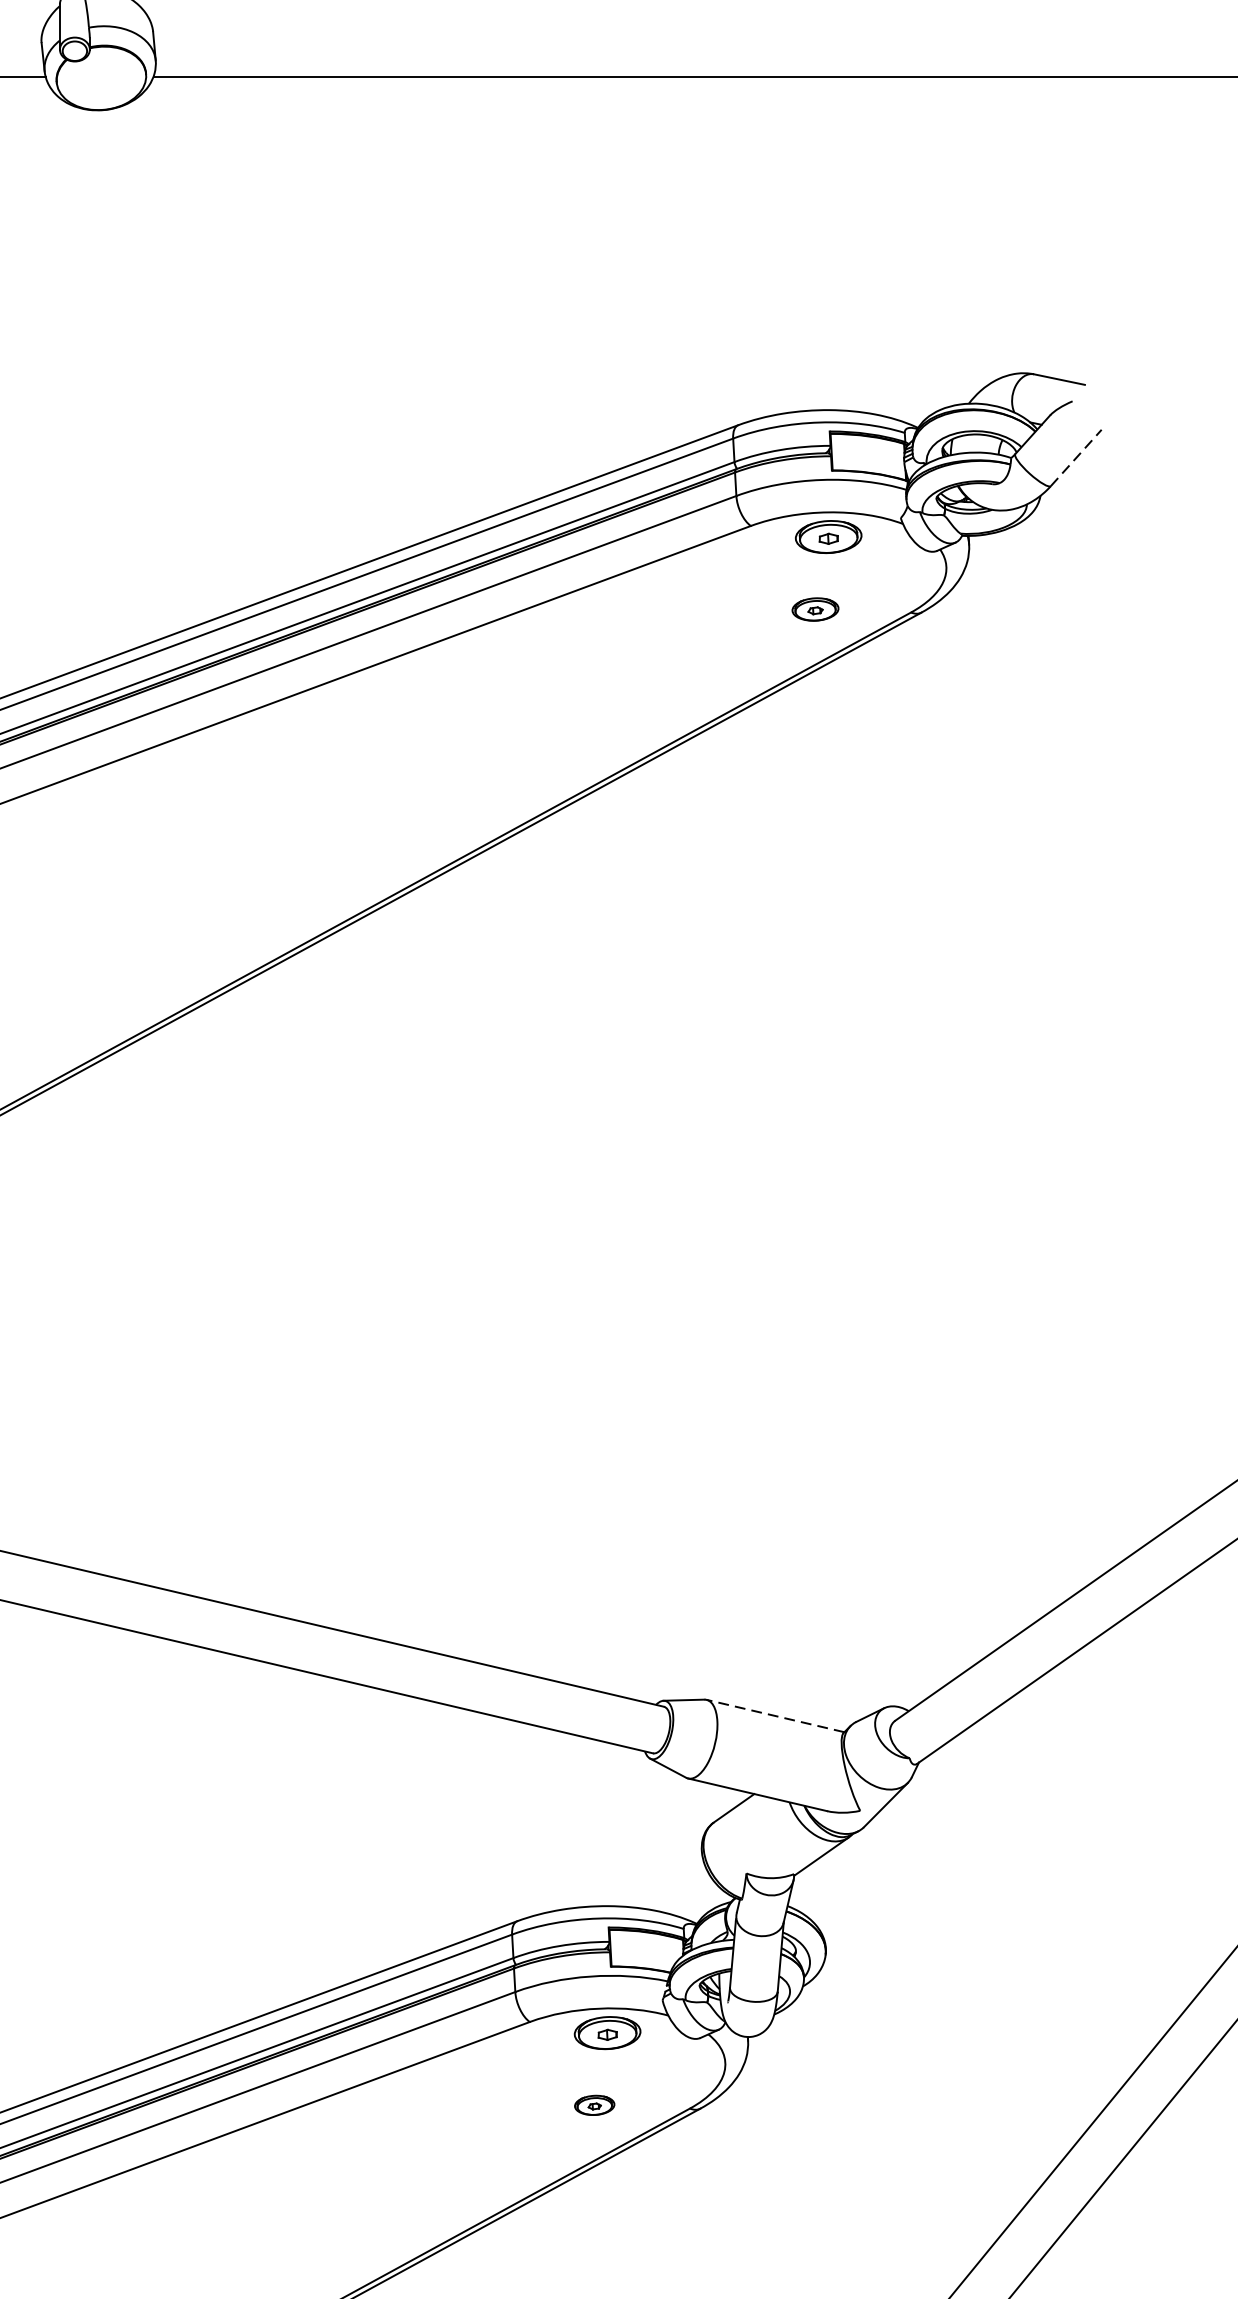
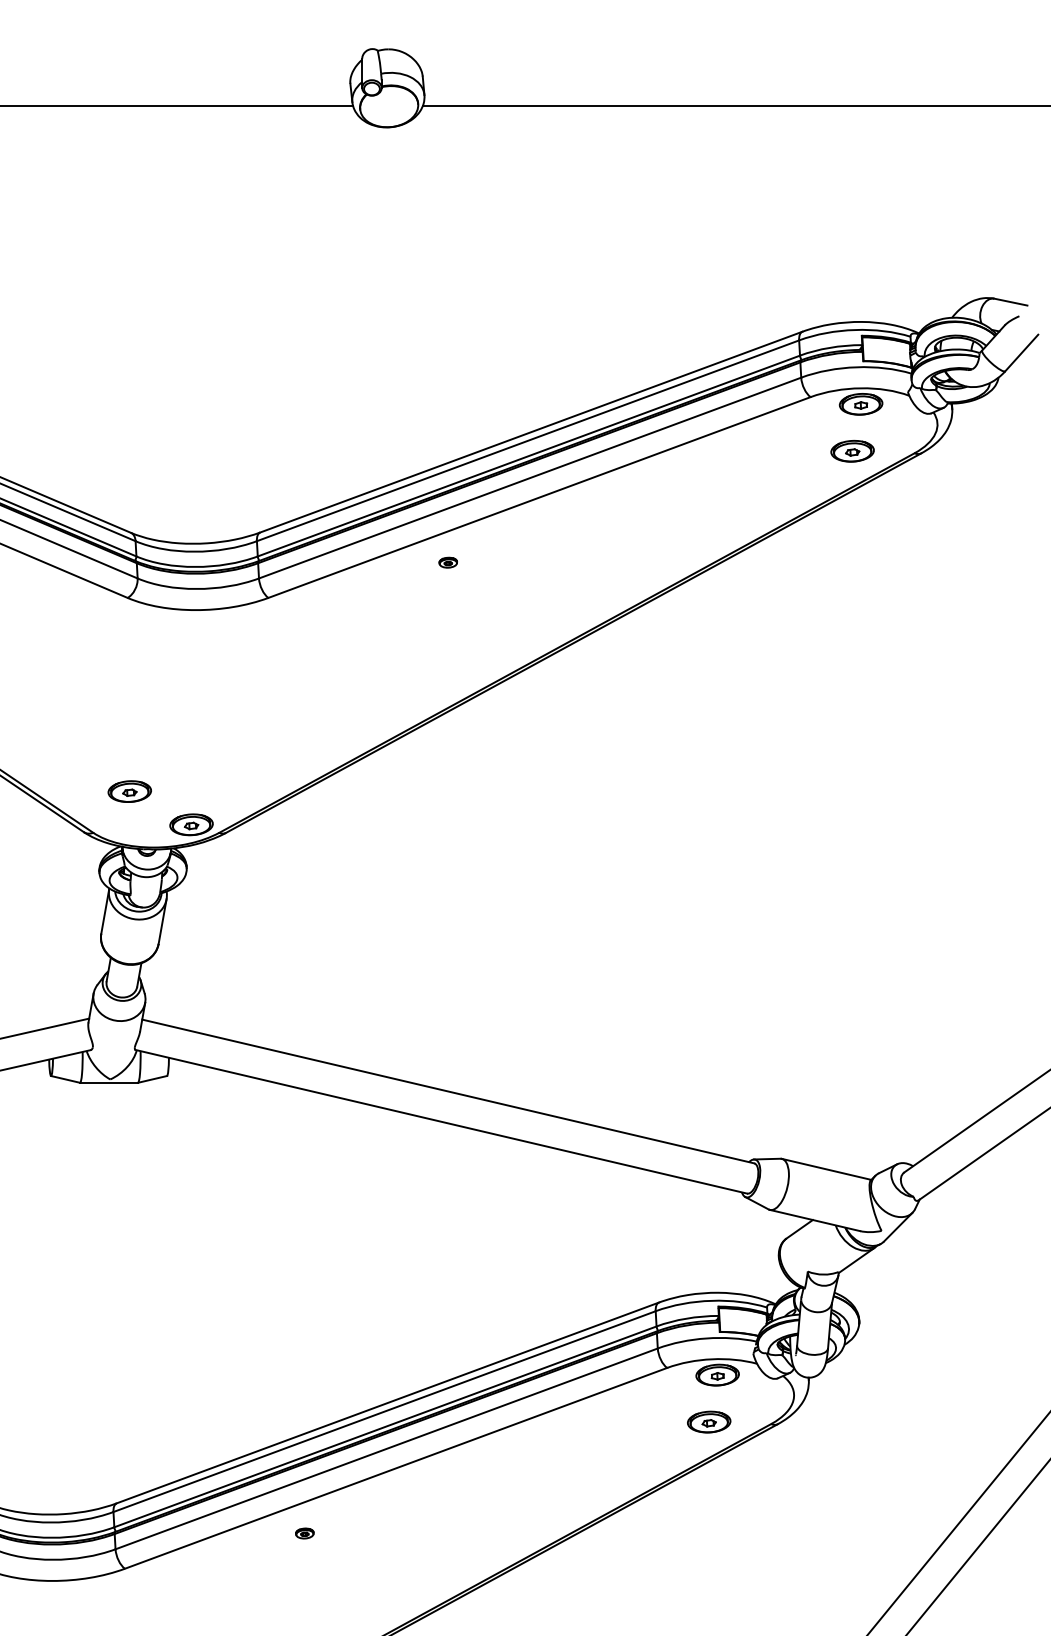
line: (1075, 457) -> (1021, 352), dashed -> solid
part: (815, 609) -> (852, 451), size x1.43
part: (191, 780) -> (447, 562), added
line: (775, 1716) -> (826, 1169), dashed -> solid
part: (595, 2104) -> (709, 1421), size x1.67

